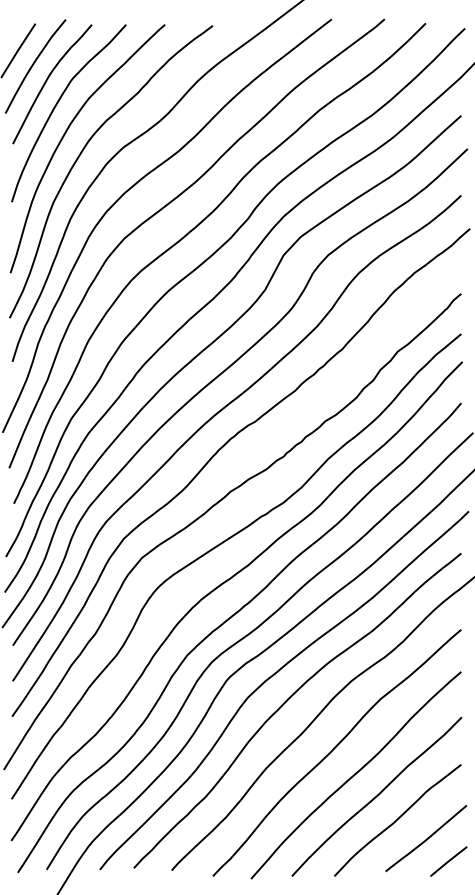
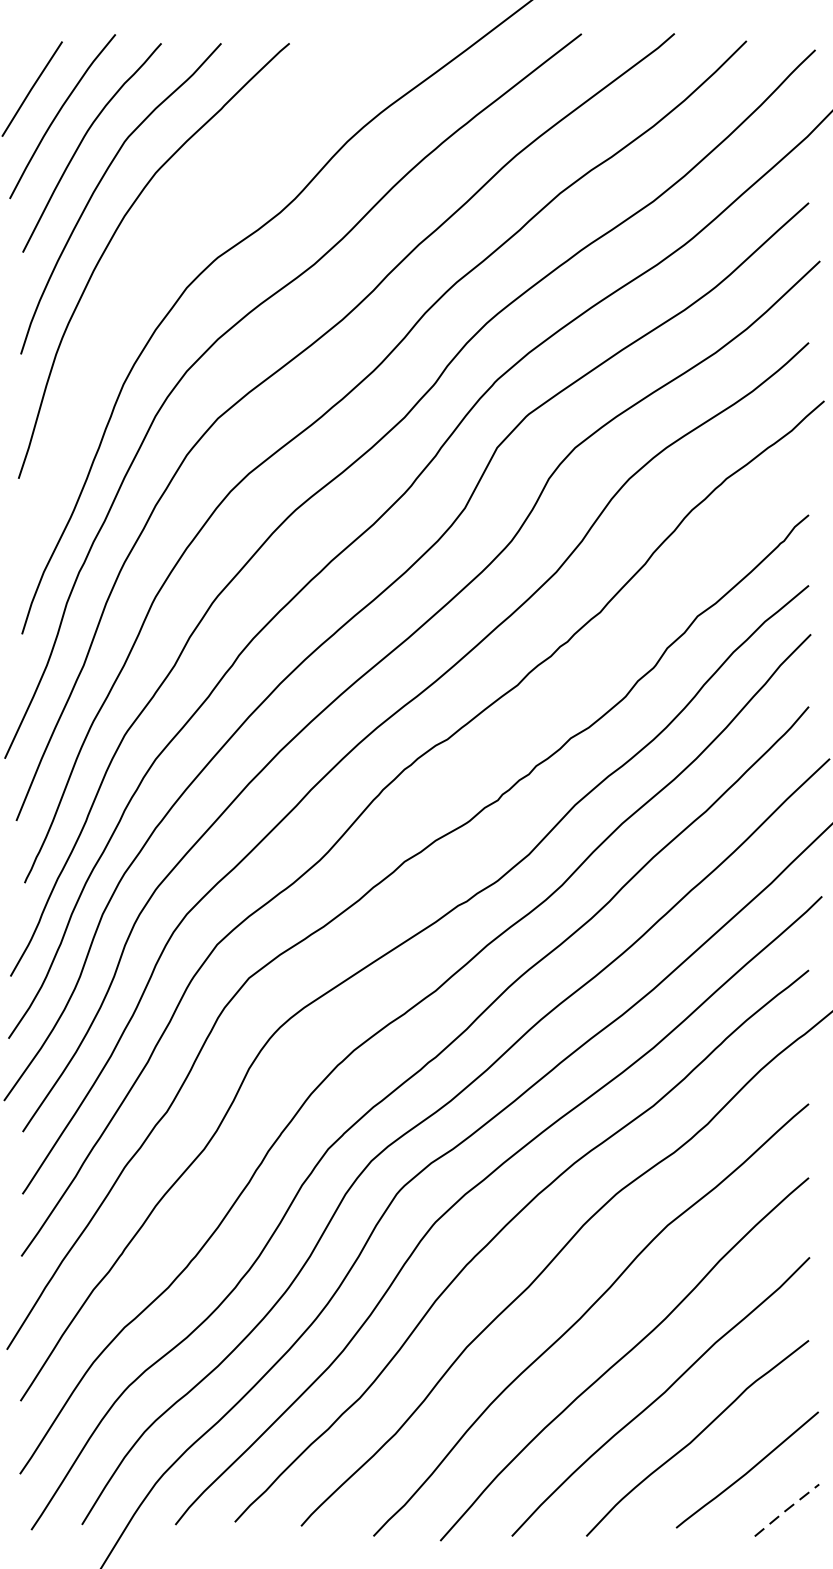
curve: (83, 151) -> (146, 265), removed
line: (448, 861) -> (786, 1510), solid -> dashed

